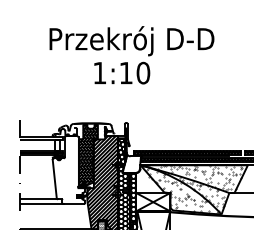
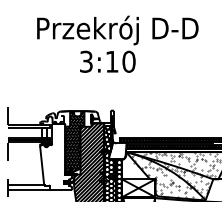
text: (99, 72) -> (86, 61), 1:10 -> 3:10

